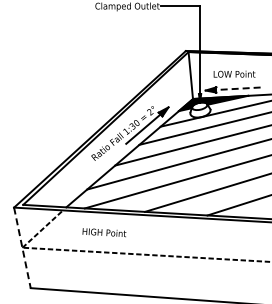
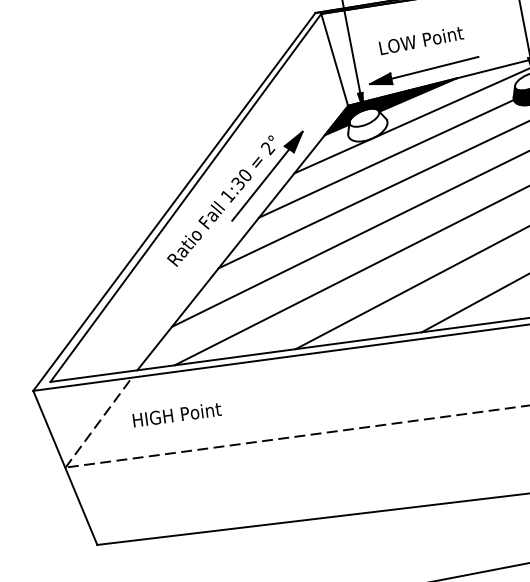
line: (238, 88) -> (434, 67), dashed -> solid
text: (104, 232) -> (177, 414), moved
line: (22, 248) -> (65, 469), dashed -> solid

